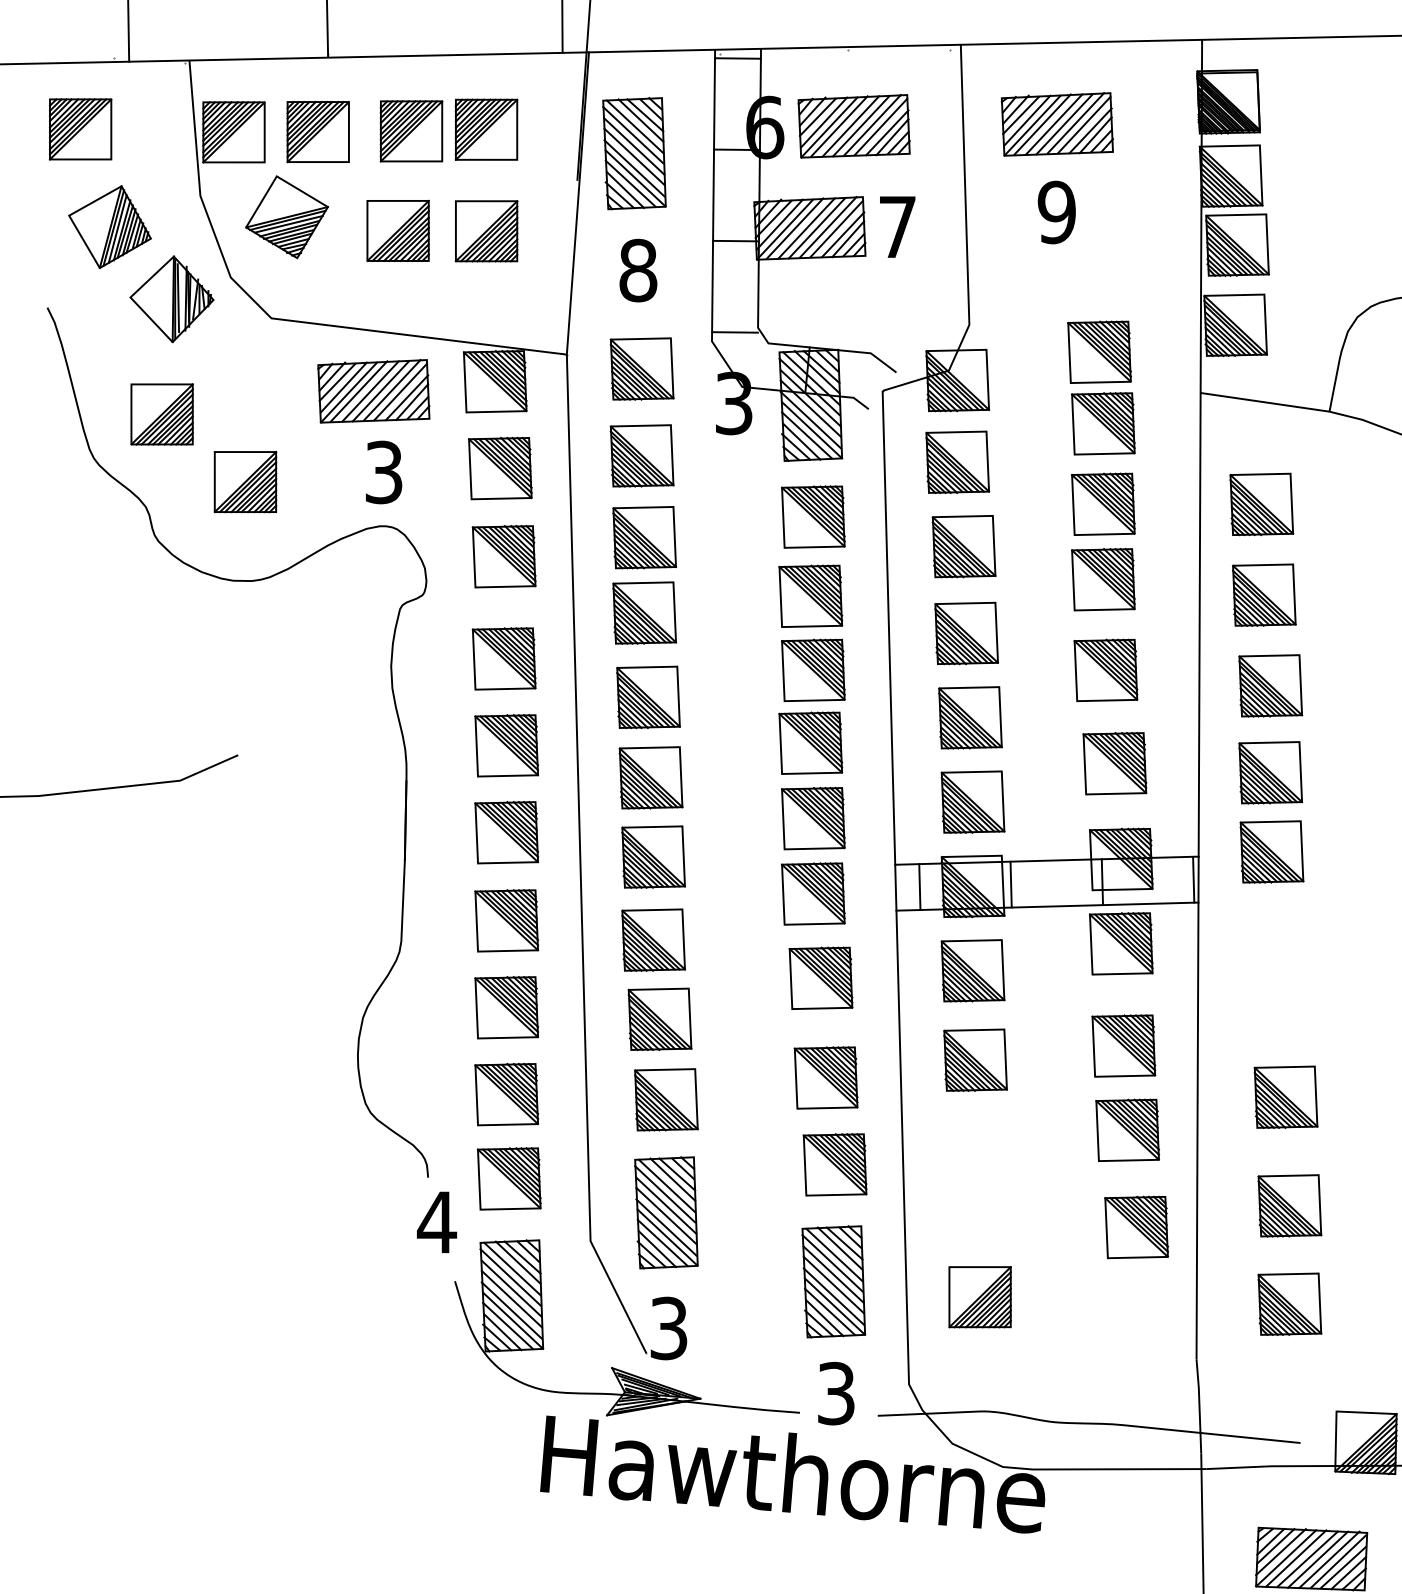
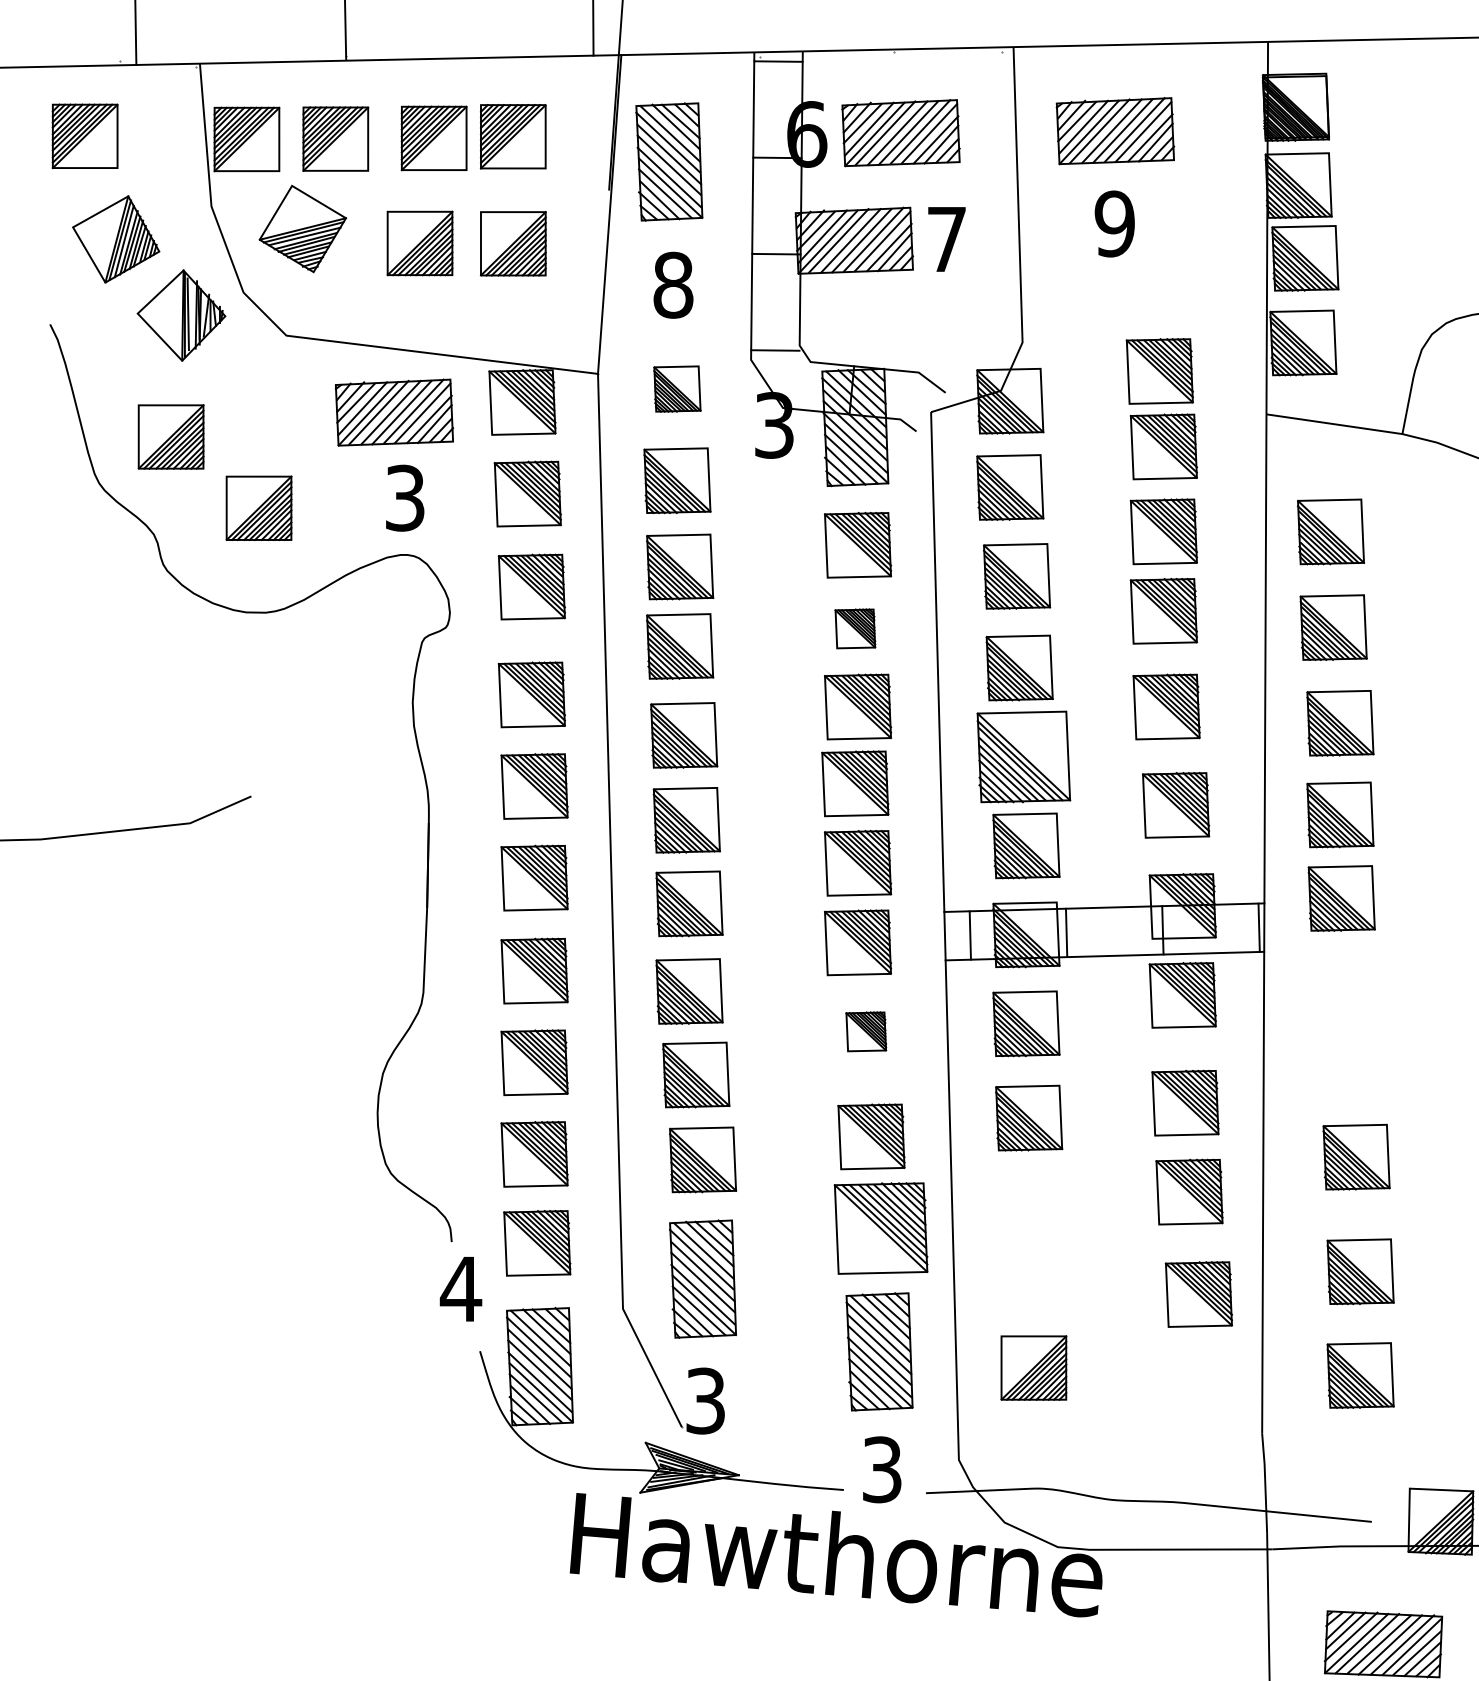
part: (642, 368) -> (677, 388), size x0.7
part: (810, 596) -> (855, 628), size x0.6
part: (970, 717) -> (1023, 756), size x1.4
part: (821, 978) -> (866, 1031), size x0.6
part: (834, 1164) -> (880, 1228), size x1.4

